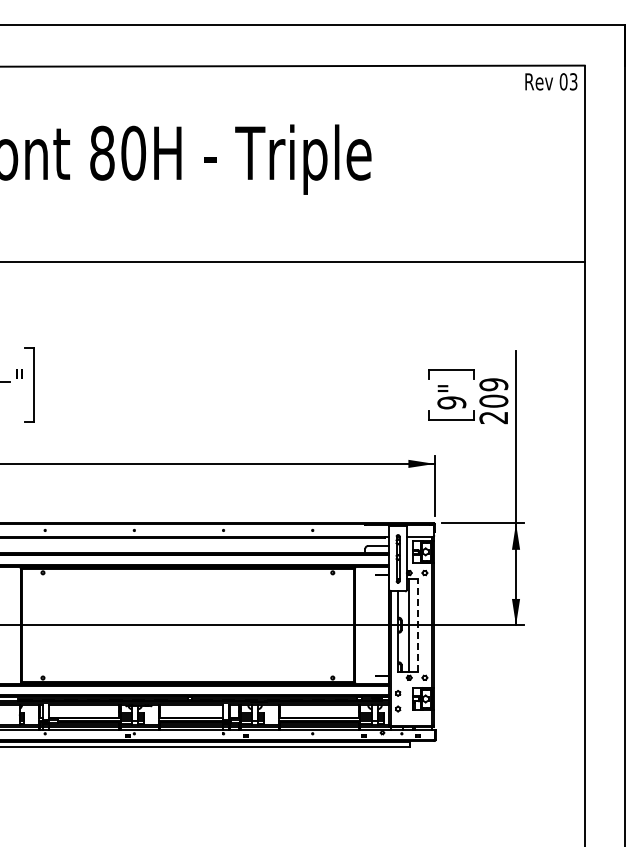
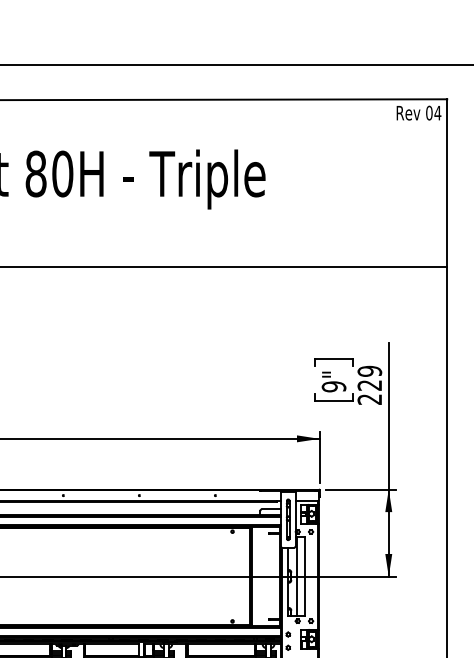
text: (573, 81) -> (437, 112), 03 -> 04
text: (493, 400) -> (369, 384), 209 -> 229
line: (417, 625) -> (304, 576), dashed -> solid

